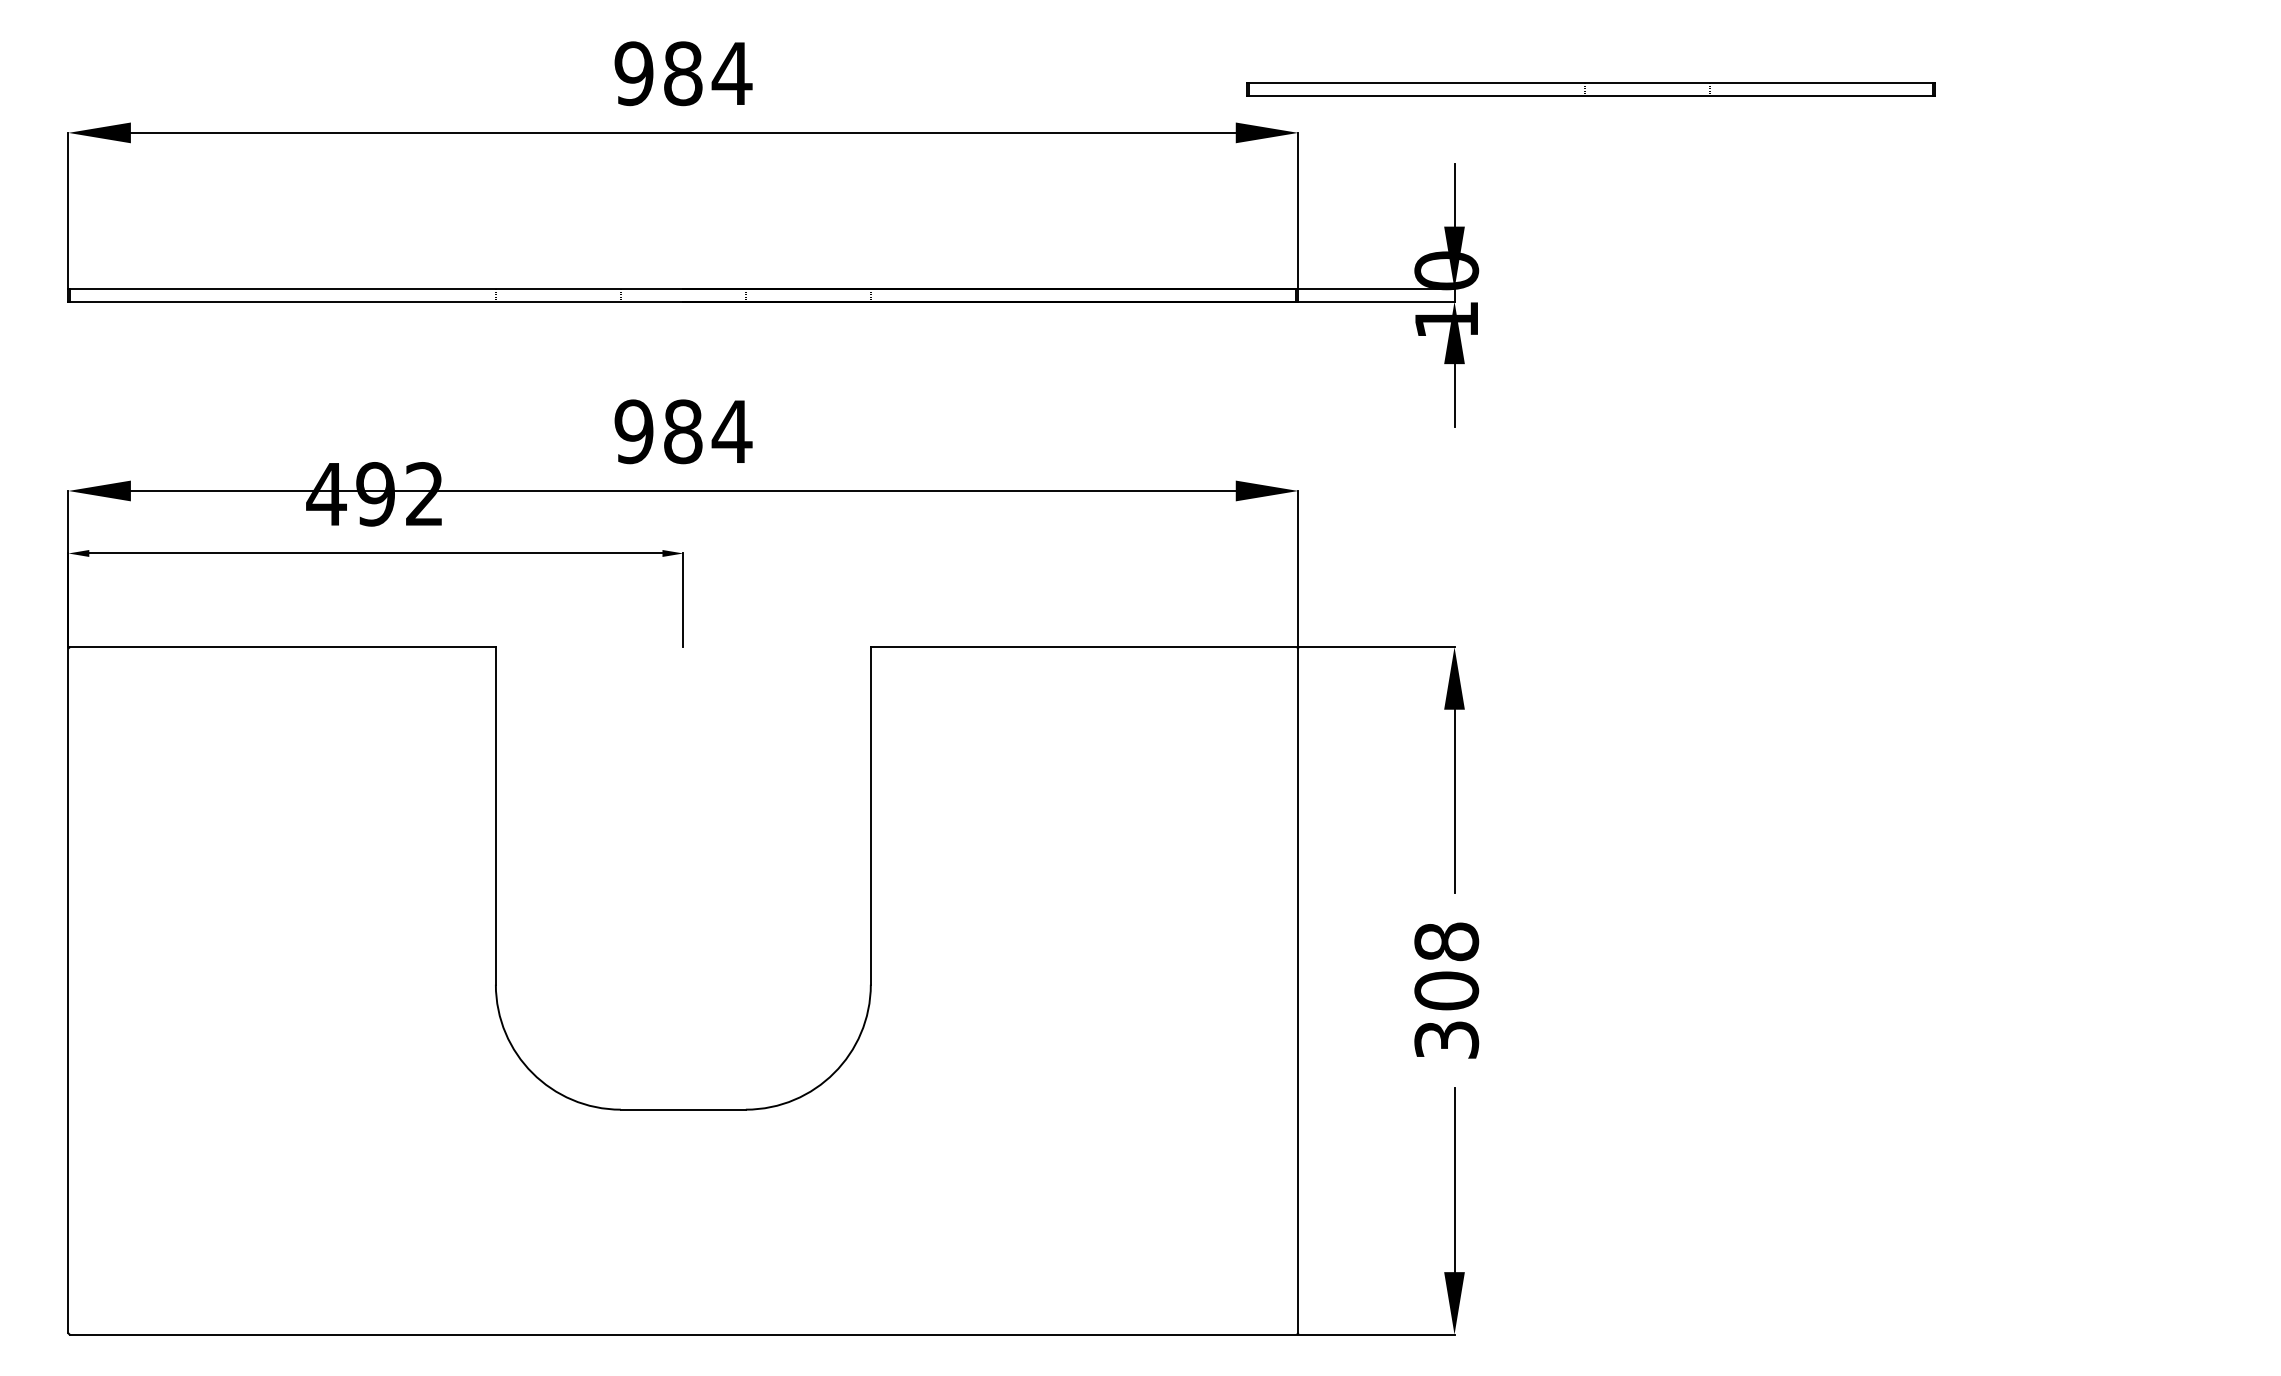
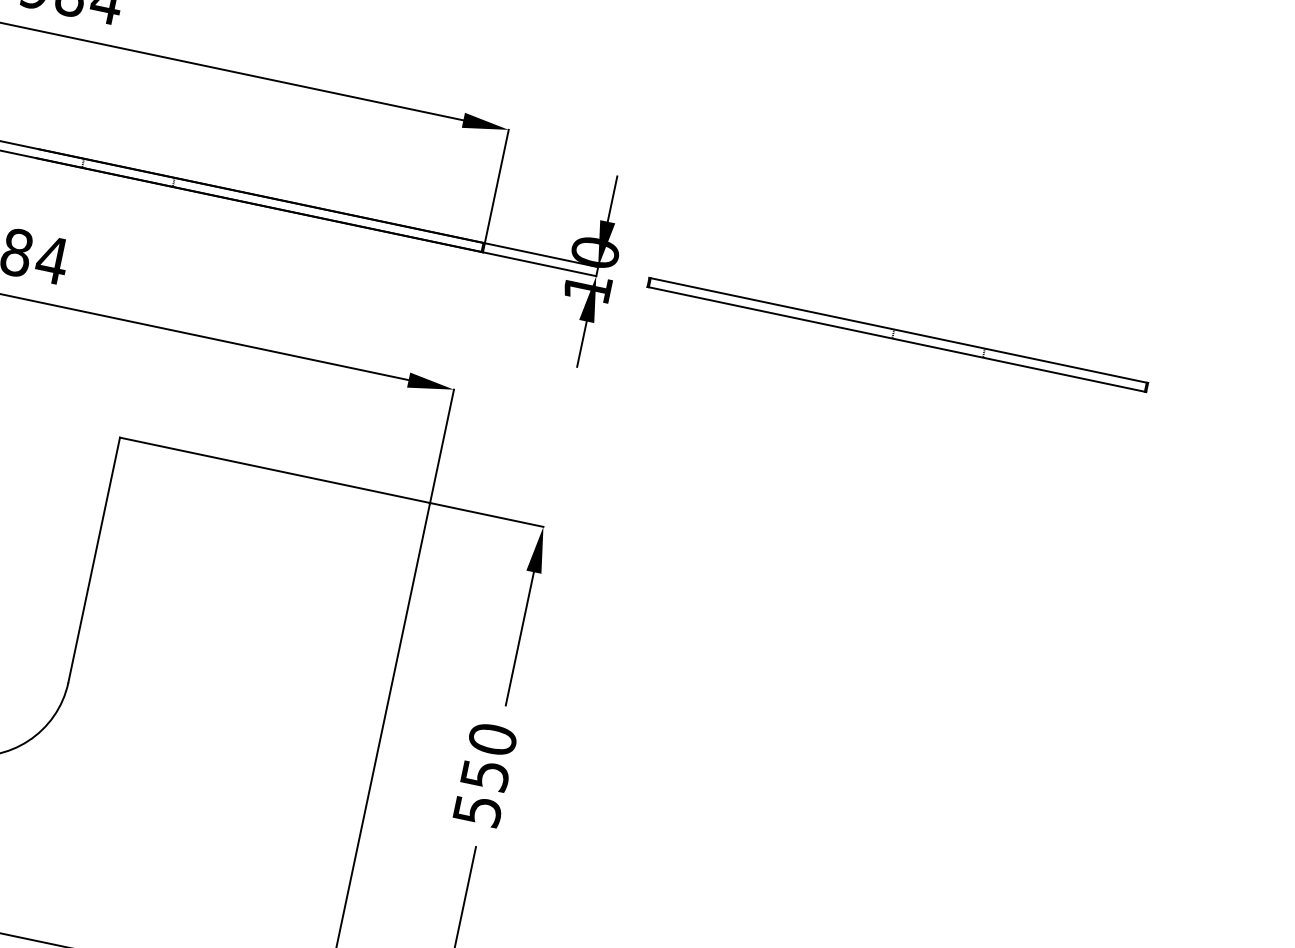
part: (1590, 89) -> (897, 335), moved
text: (1446, 990) -> (485, 774), 308 -> 550

